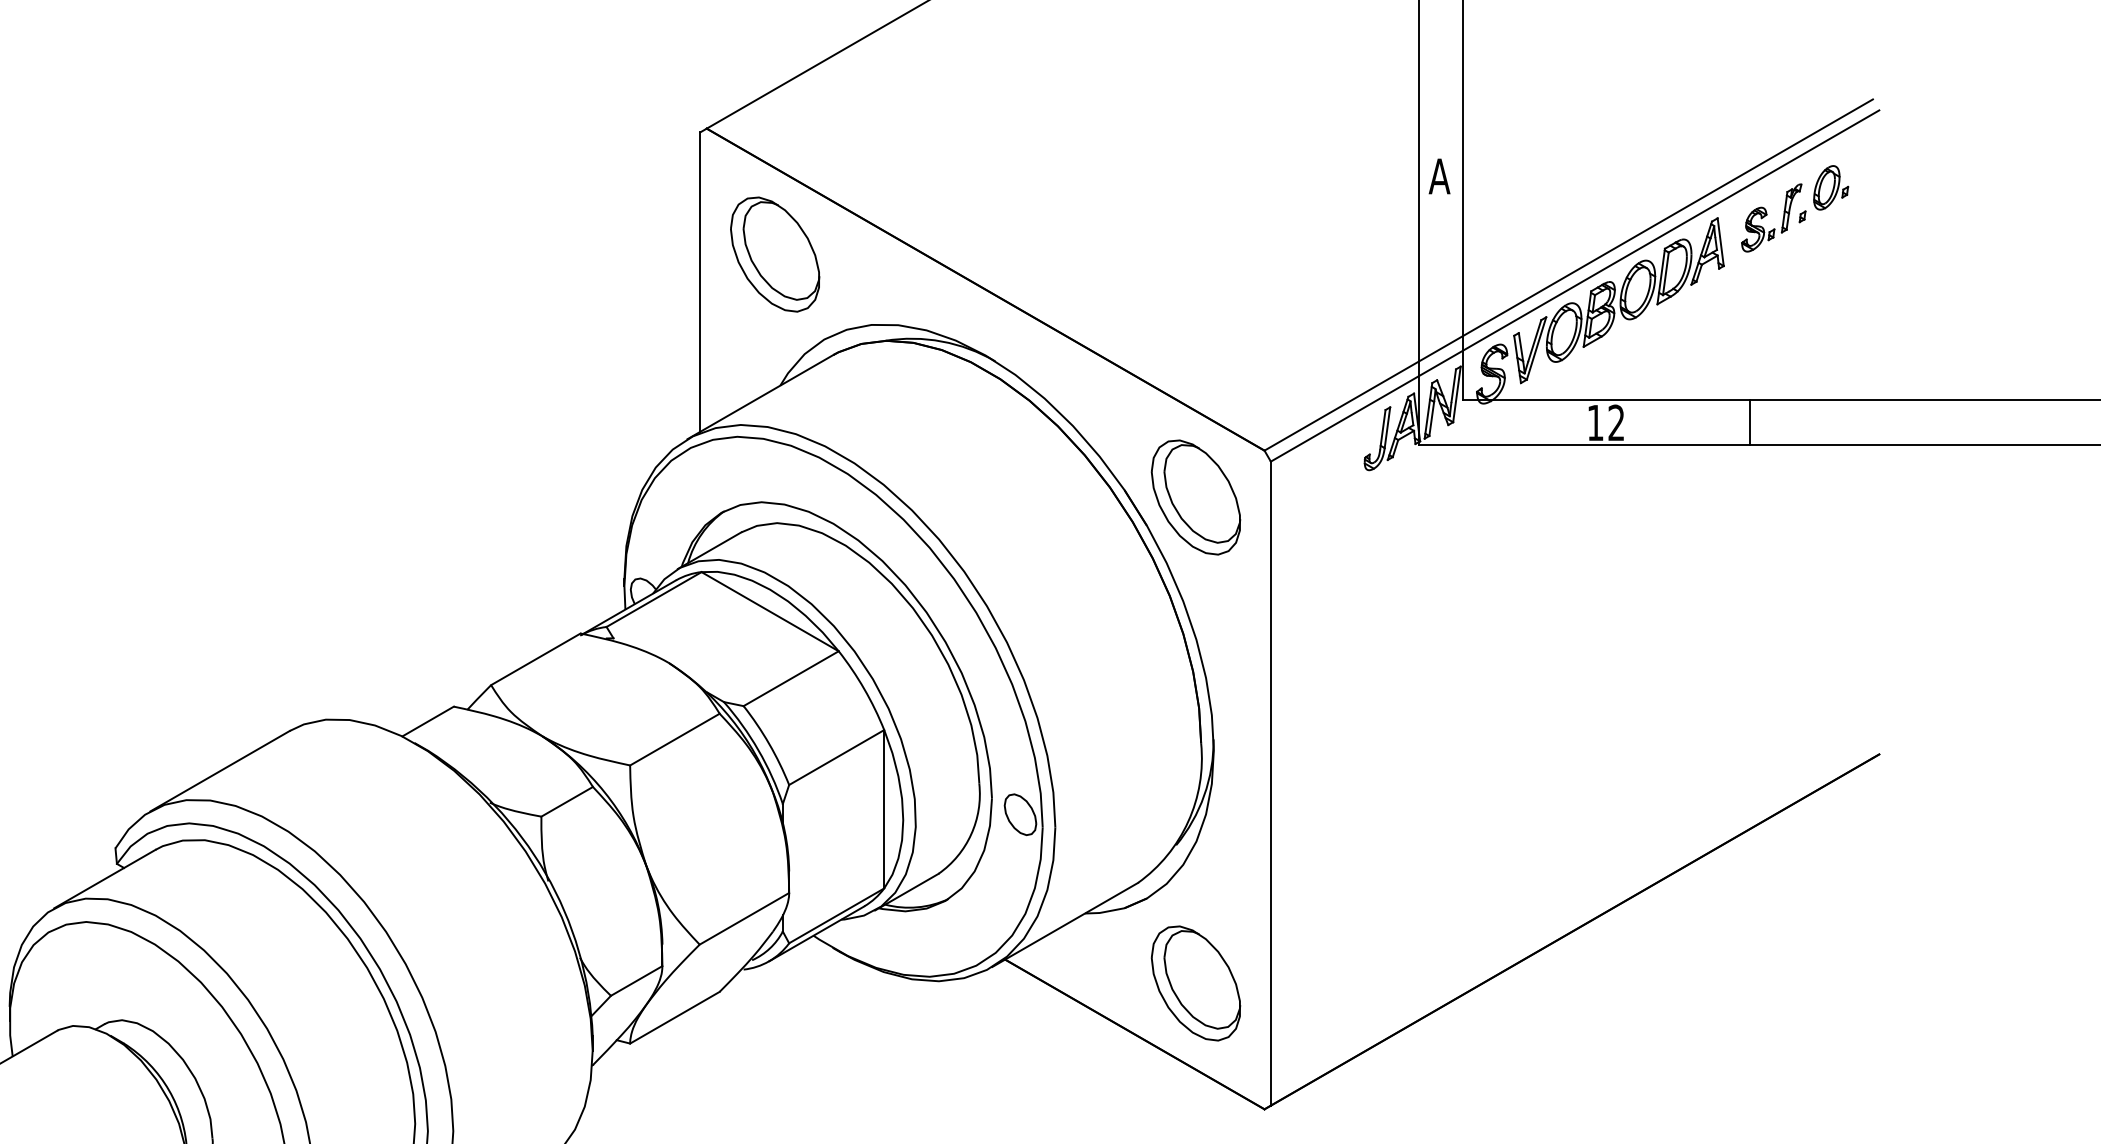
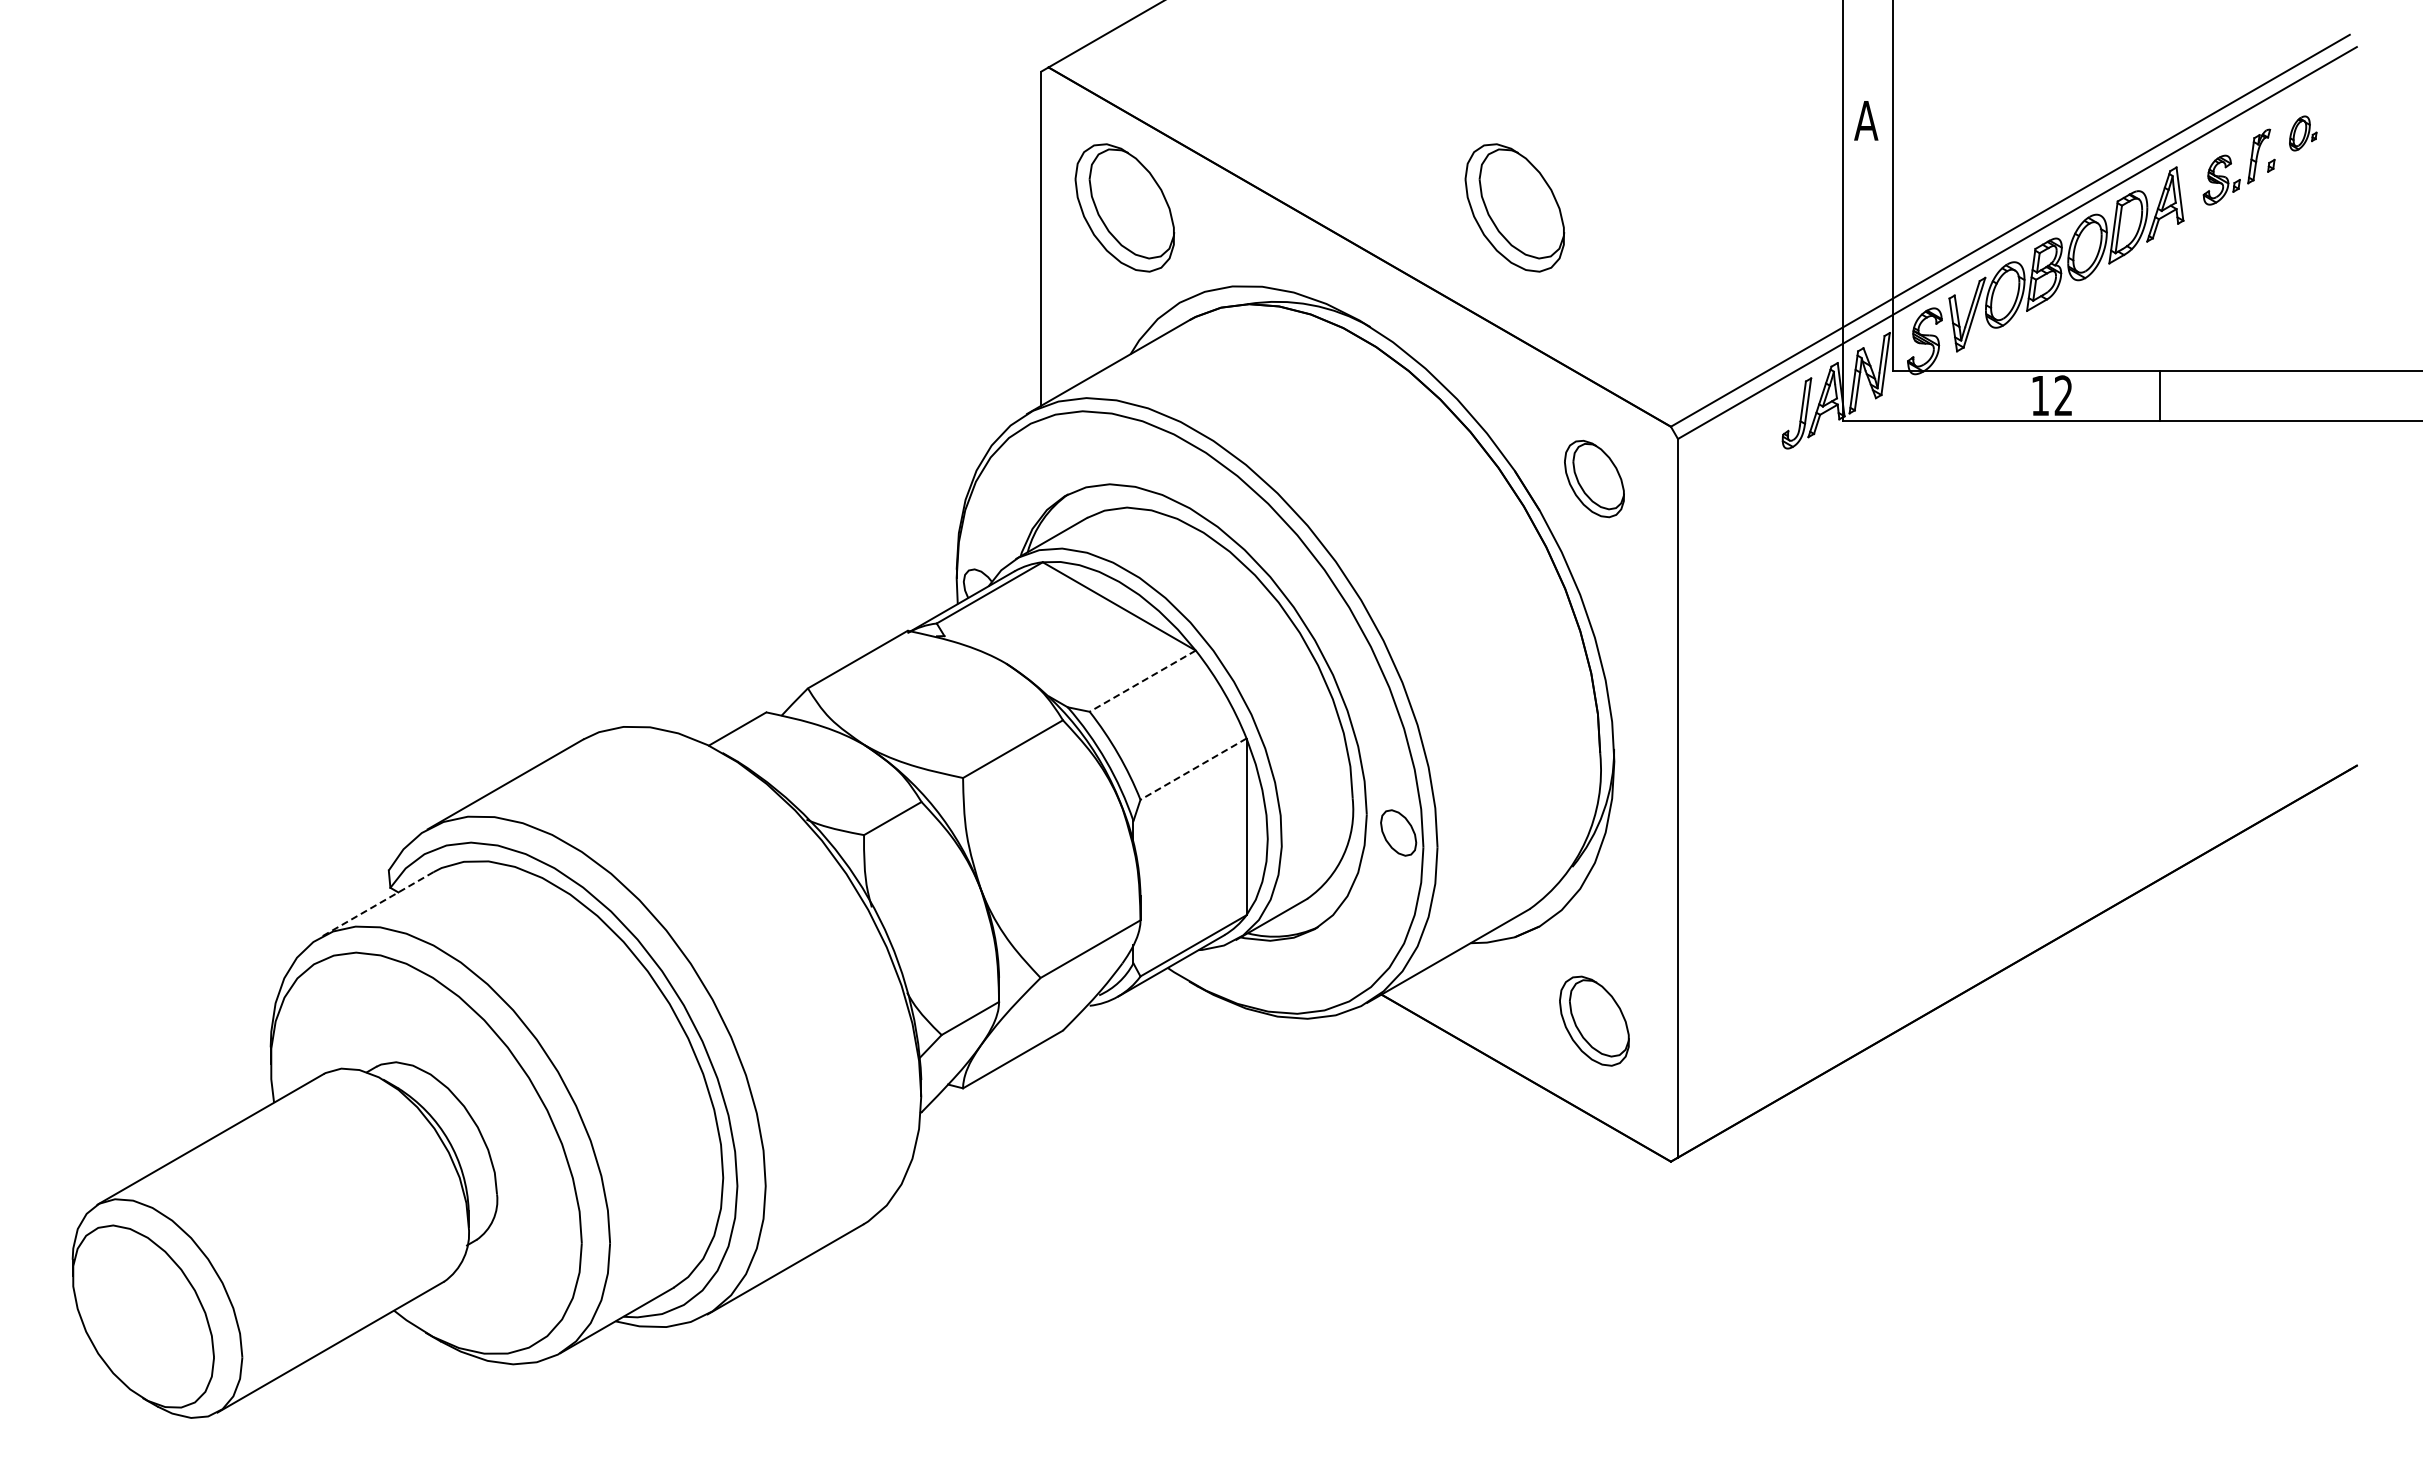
part: (1831, 187) -> (2303, 133), size x0.7
part: (1124, 254) -> (1514, 207), added
line: (1749, 422) -> (2159, 395), moved
part: (1196, 497) -> (1594, 478), size x0.6
line: (790, 678) -> (1142, 681), solid -> dashed
line: (836, 757) -> (1193, 769), solid -> dashed
line: (104, 879) -> (376, 905), solid -> dashed
part: (1196, 982) -> (1594, 1020), size x0.7

